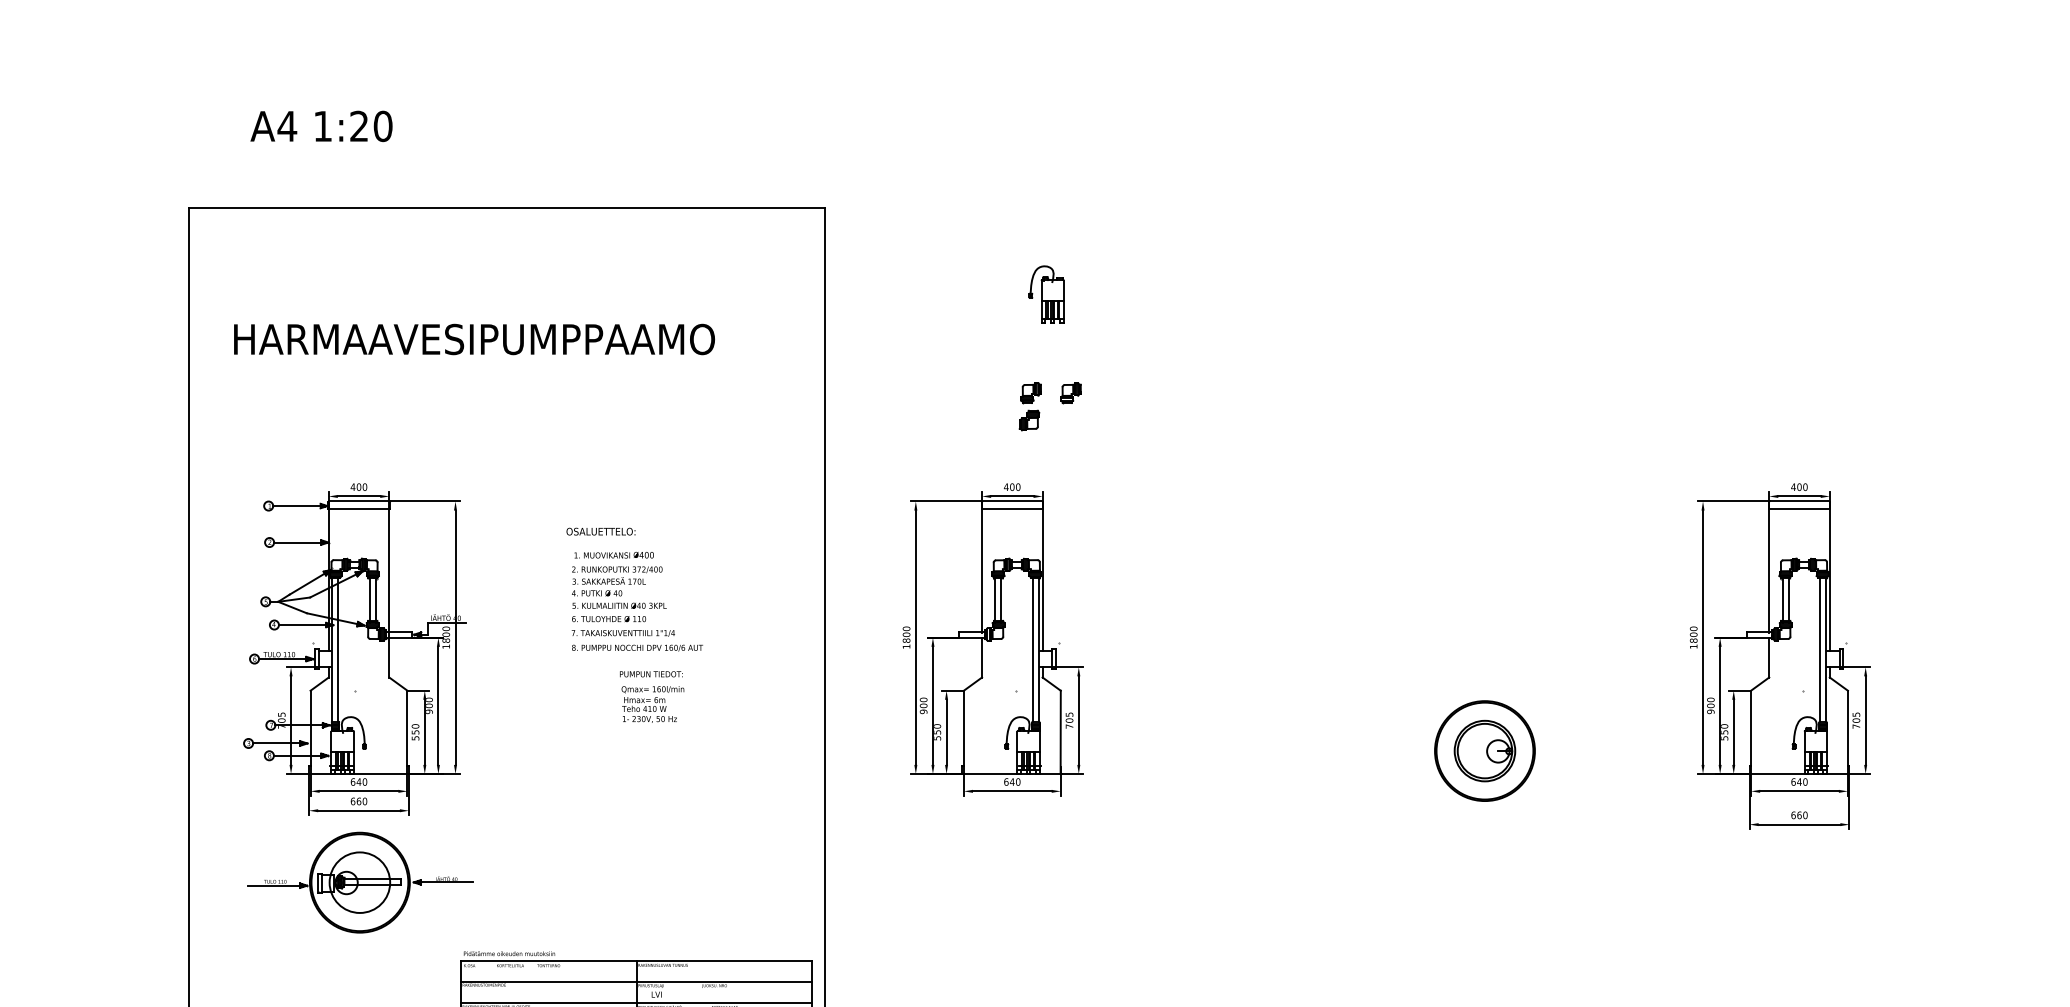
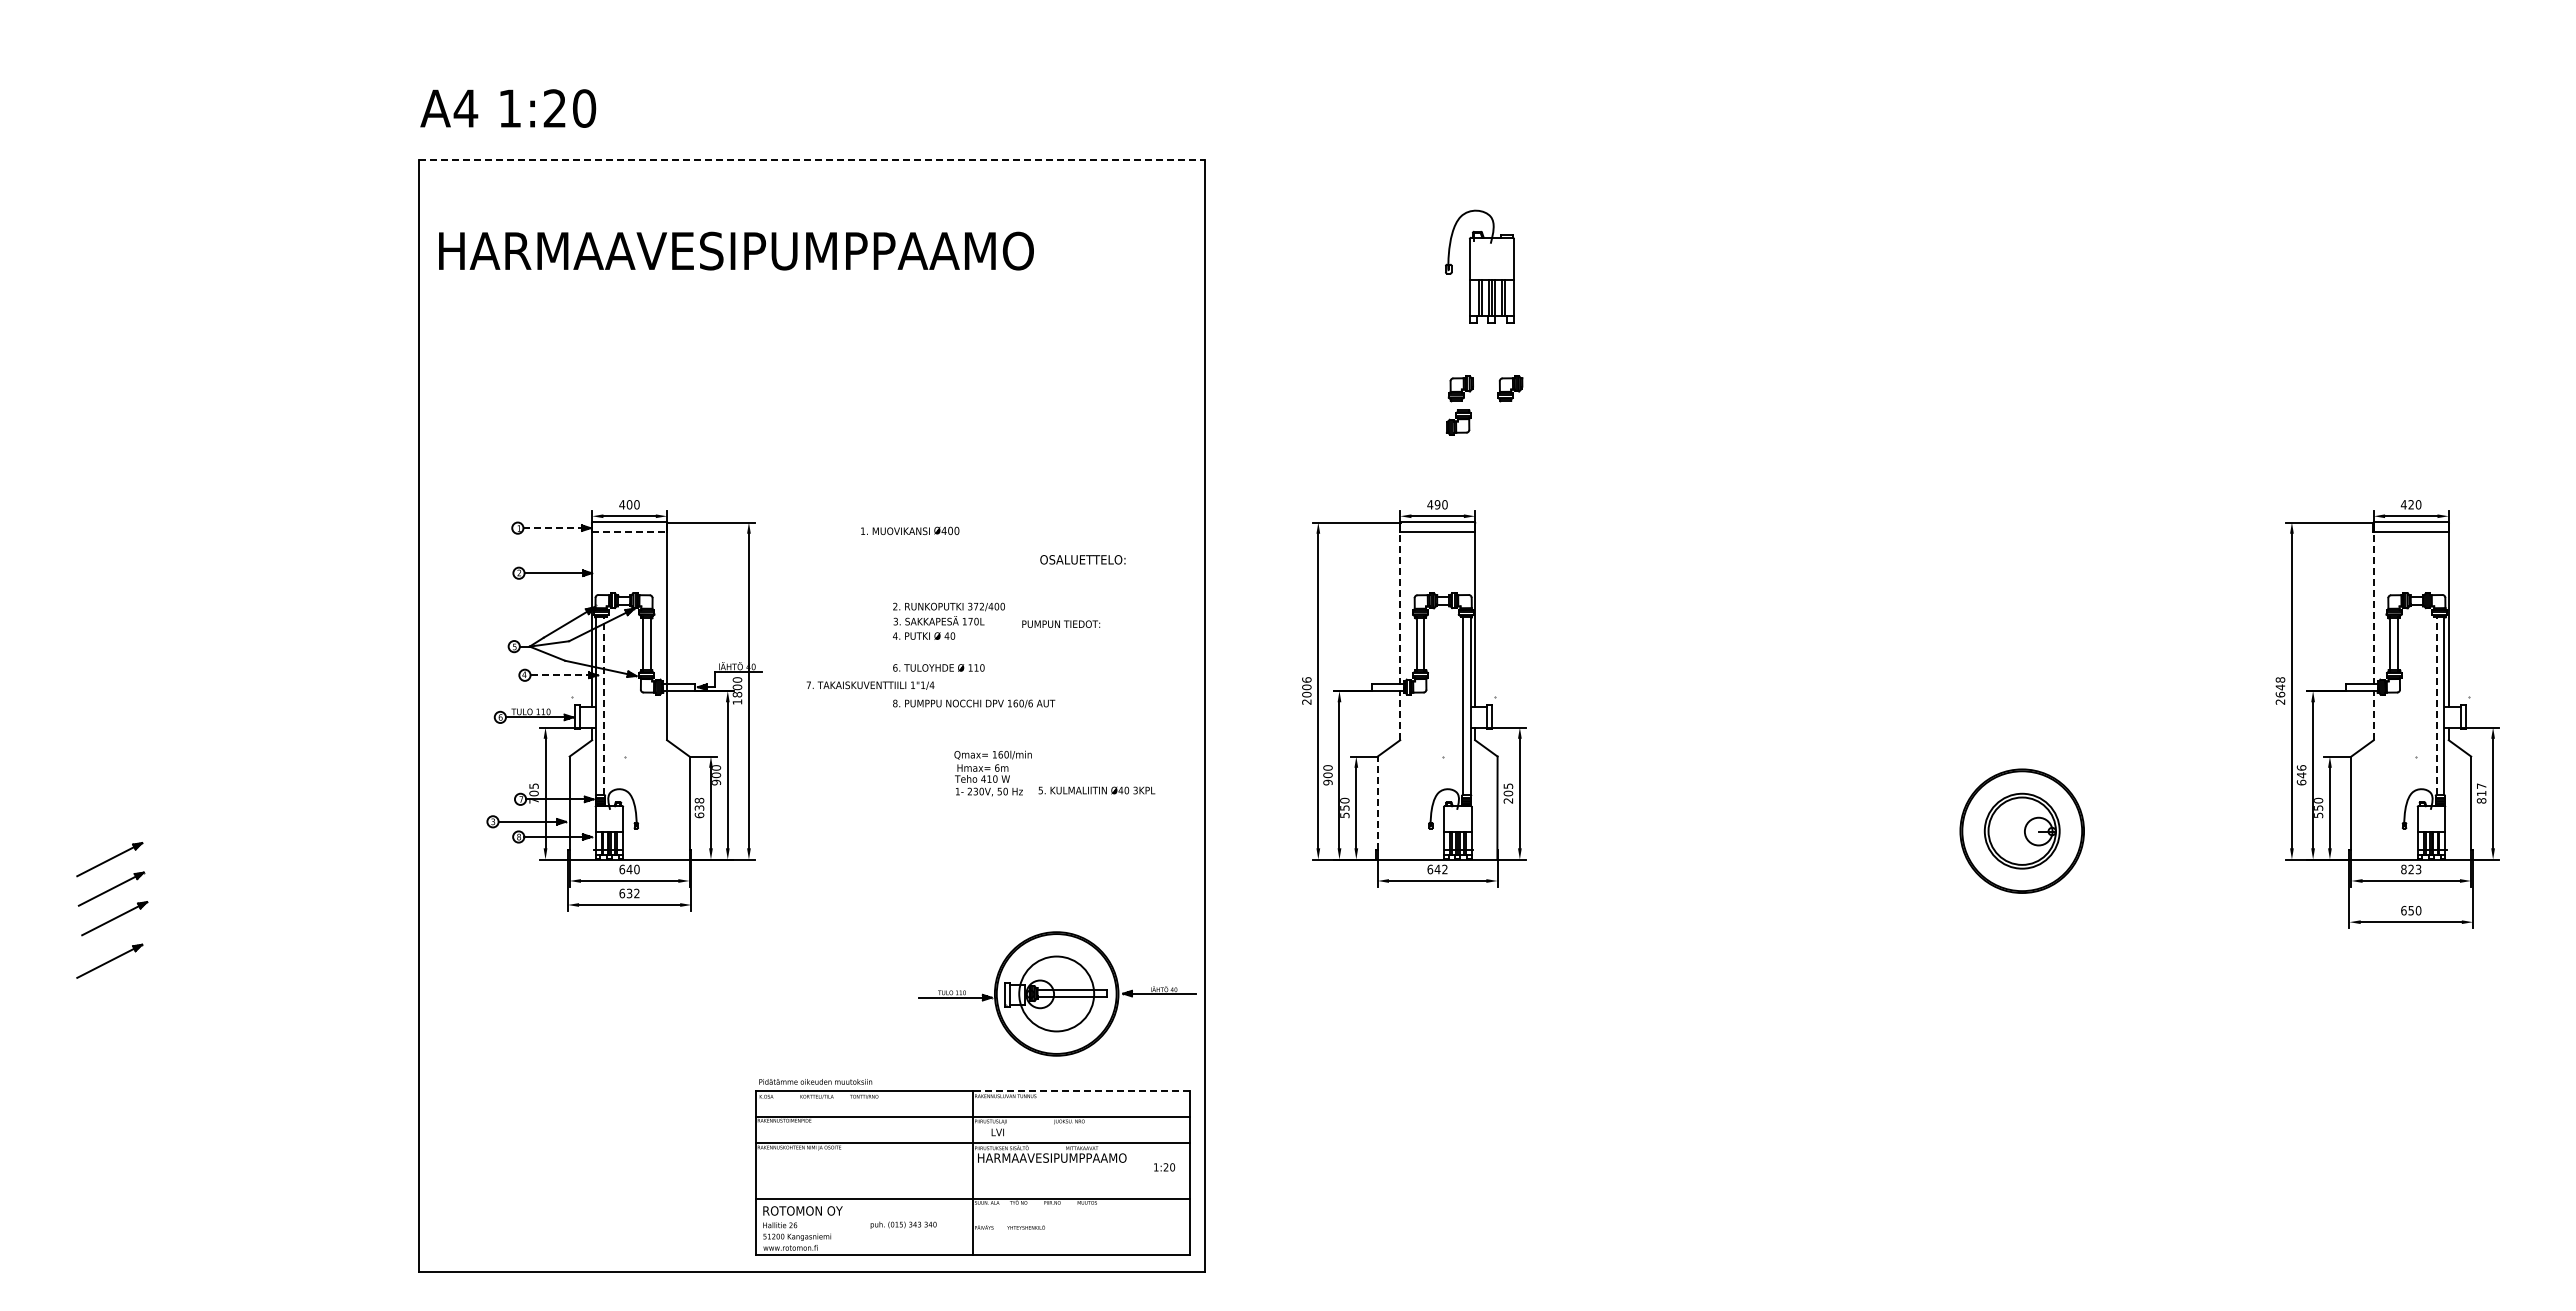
text: (321, 126) -> (508, 108), moved
line: (506, 208) -> (812, 159), solid -> dashed
part: (1046, 294) -> (1480, 266), size x1.6
text: (474, 338) -> (736, 250), moved
text: (1012, 486) -> (1437, 504), 400 -> 490
text: (1799, 486) -> (2411, 504), 400 -> 420
line: (297, 506) -> (553, 528), solid -> dashed
line: (358, 508) -> (629, 531), solid -> dashed
text: (600, 531) -> (1082, 559), moved
text: (614, 554) -> (910, 530), moved
line: (982, 566) -> (1400, 603), solid -> dashed
line: (1768, 566) -> (2373, 603), solid -> dashed
text: (619, 605) -> (1096, 790), moved
line: (303, 625) -> (560, 675), solid -> dashed
text: (623, 633) -> (870, 685), moved
text: (906, 637) -> (1306, 690), 1800 -> 2006
text: (1693, 637) -> (2280, 690), 1800 -> 2648
line: (337, 650) -> (603, 706), solid -> dashed
line: (1819, 650) -> (2436, 706), solid -> dashed
line: (982, 658) -> (1400, 716), solid -> dashed
line: (1768, 658) -> (2373, 716), solid -> dashed
text: (651, 673) -> (1061, 623), moved
text: (1710, 706) -> (2301, 775), 900 -> 646
text: (1856, 720) -> (2481, 793), 705 -> 817
text: (1069, 726) -> (1508, 800), 705 -> 205
line: (963, 728) -> (1377, 803), solid -> dashed
text: (415, 731) -> (699, 807), 550 -> 638
text: (1017, 782) -> (1444, 869), 640 -> 642
text: (1799, 782) -> (2411, 869), 640 -> 823
text: (361, 801) -> (632, 893), 660 -> 632
text: (1799, 815) -> (2411, 910), 660 -> 650
part: (360, 882) -> (1057, 993), moved
line: (724, 960) -> (1081, 1090), solid -> dashed

